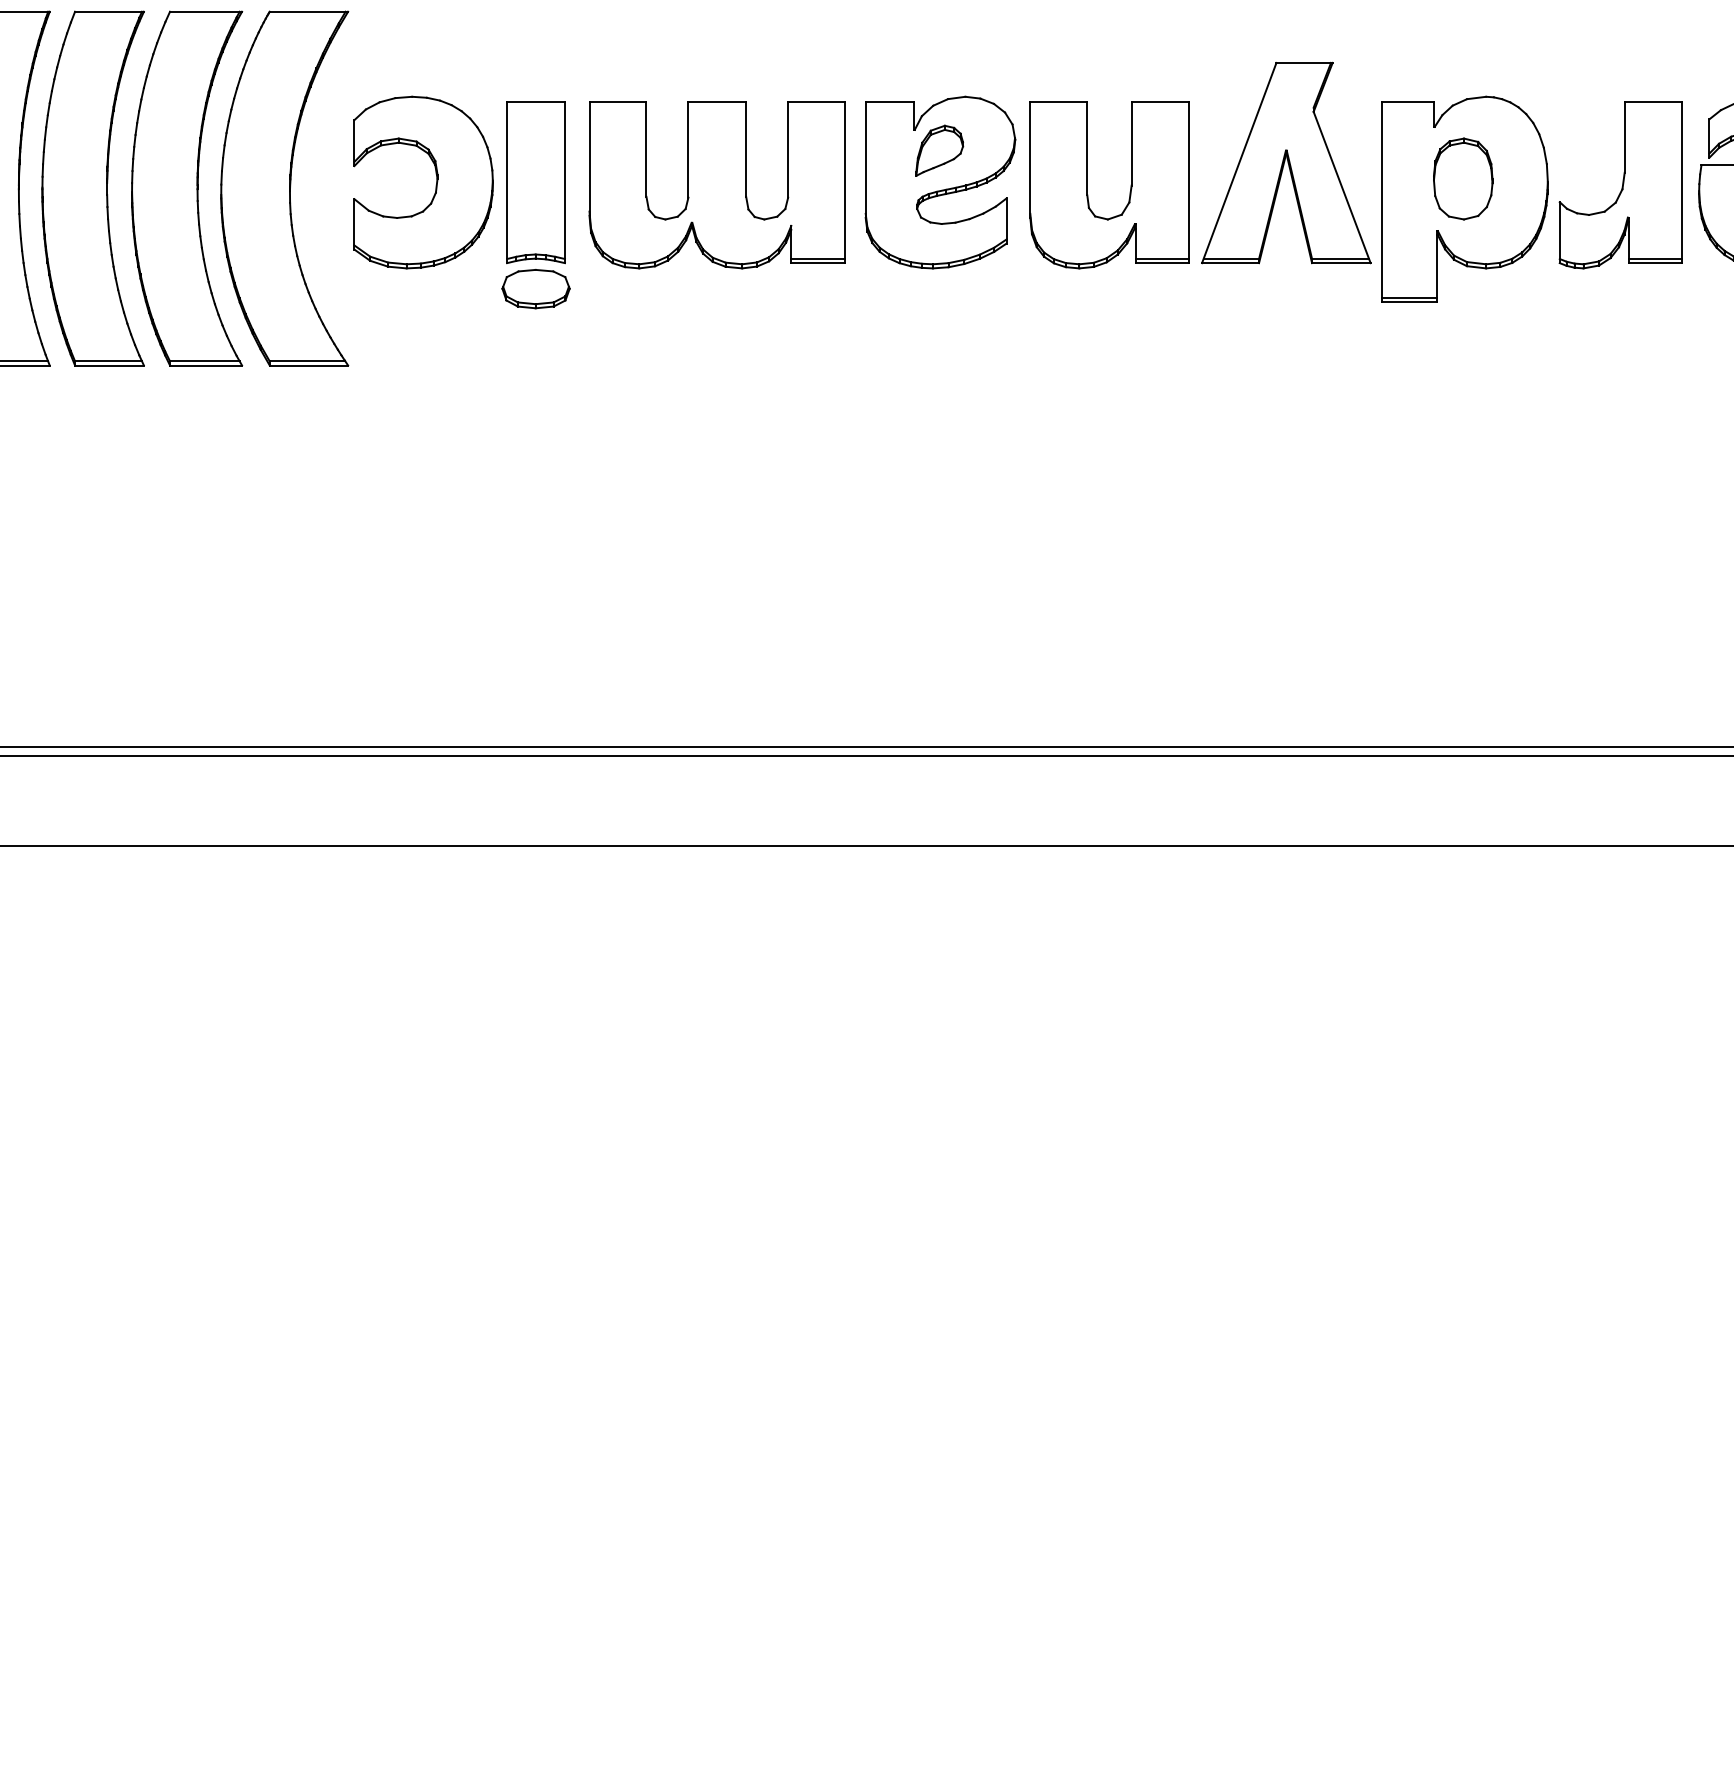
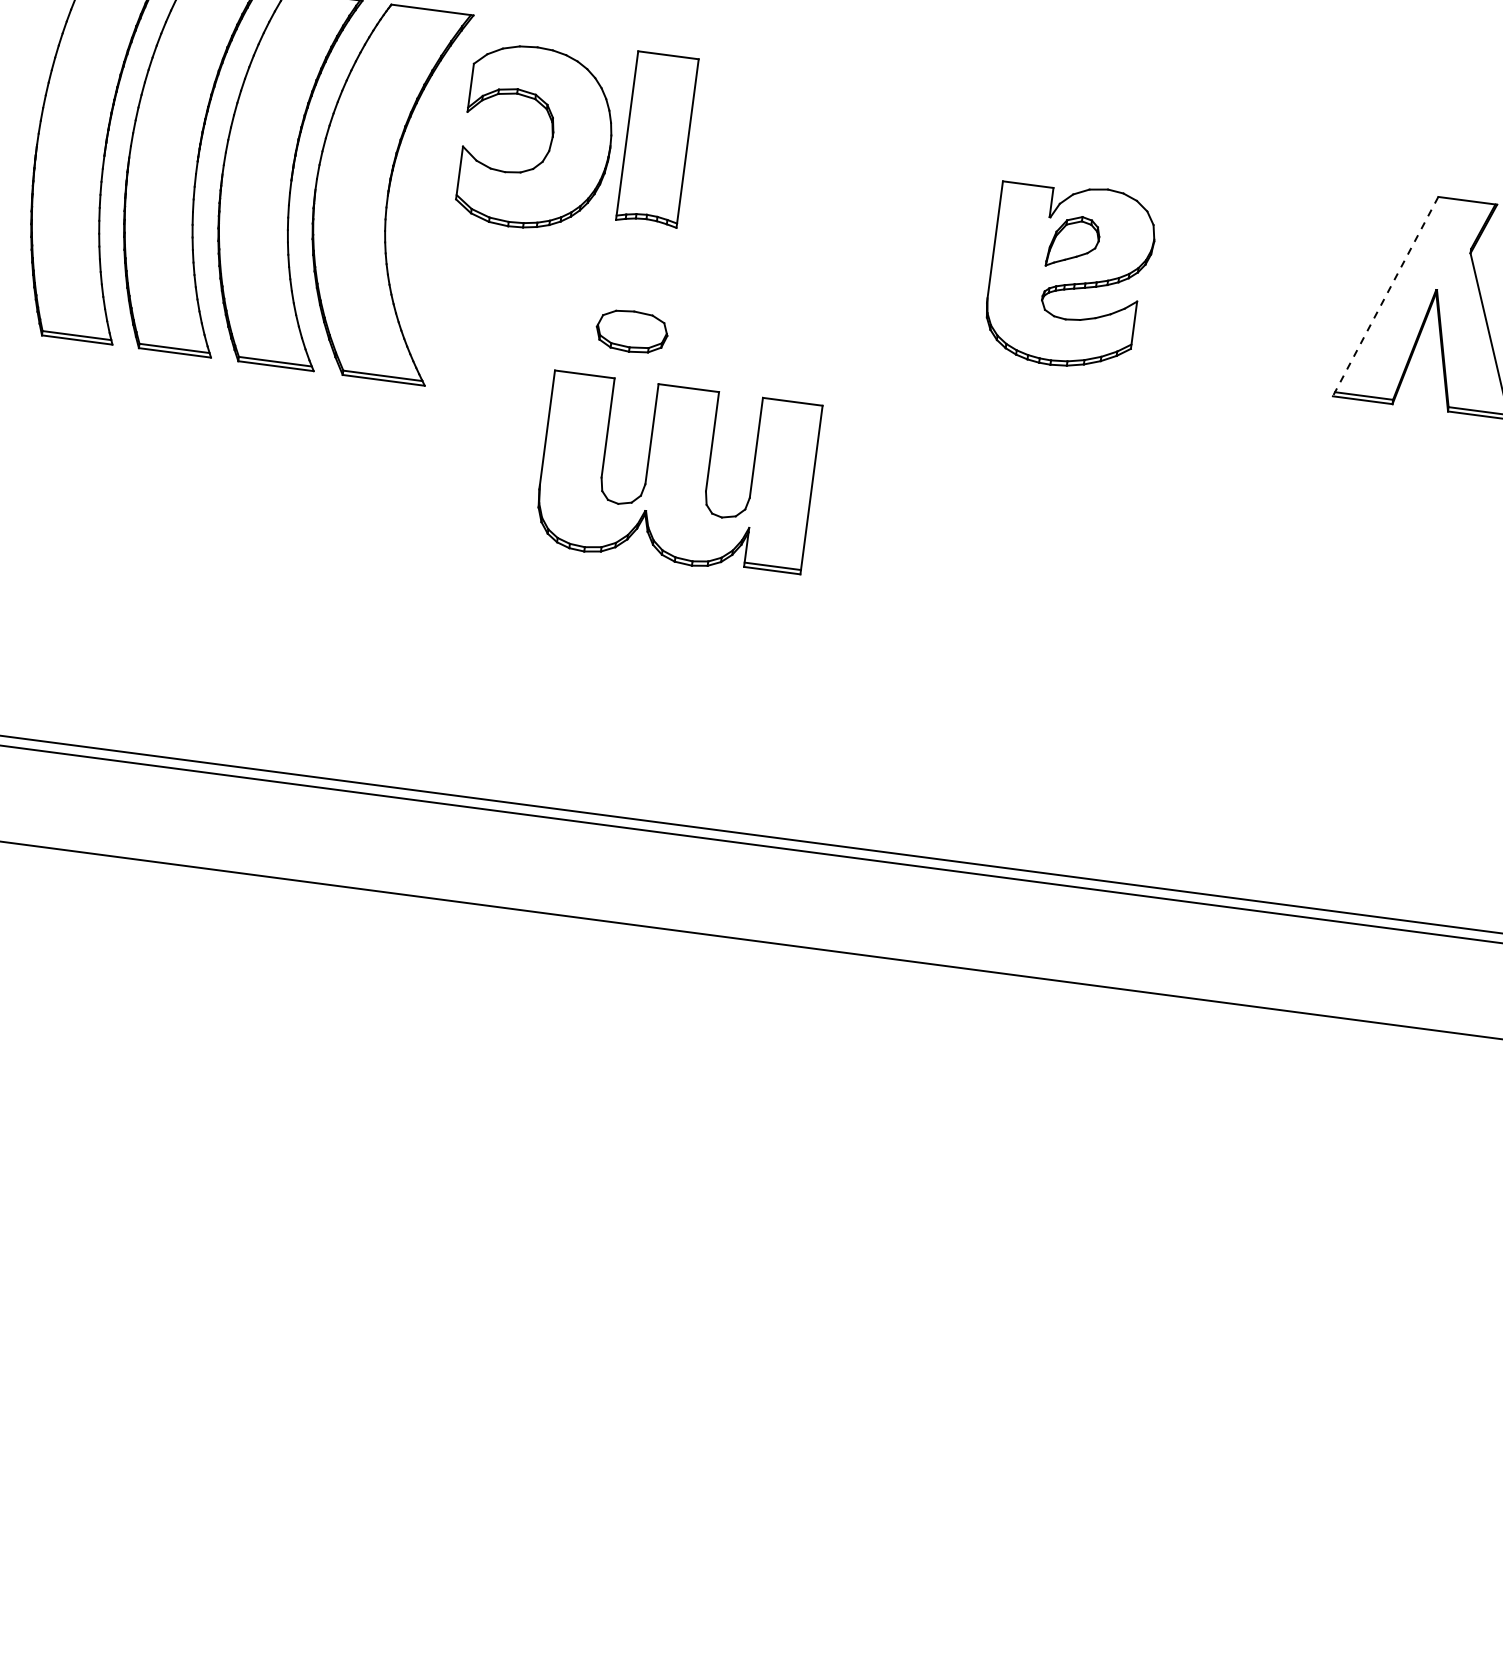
line: (1239, 163) -> (1385, 297), solid -> dashed
part: (535, 182) -> (656, 139), moved
part: (435, 185) -> (549, 143), moved
part: (716, 185) -> (676, 475), moved
part: (1129, 191) -> (1266, 311), removed

